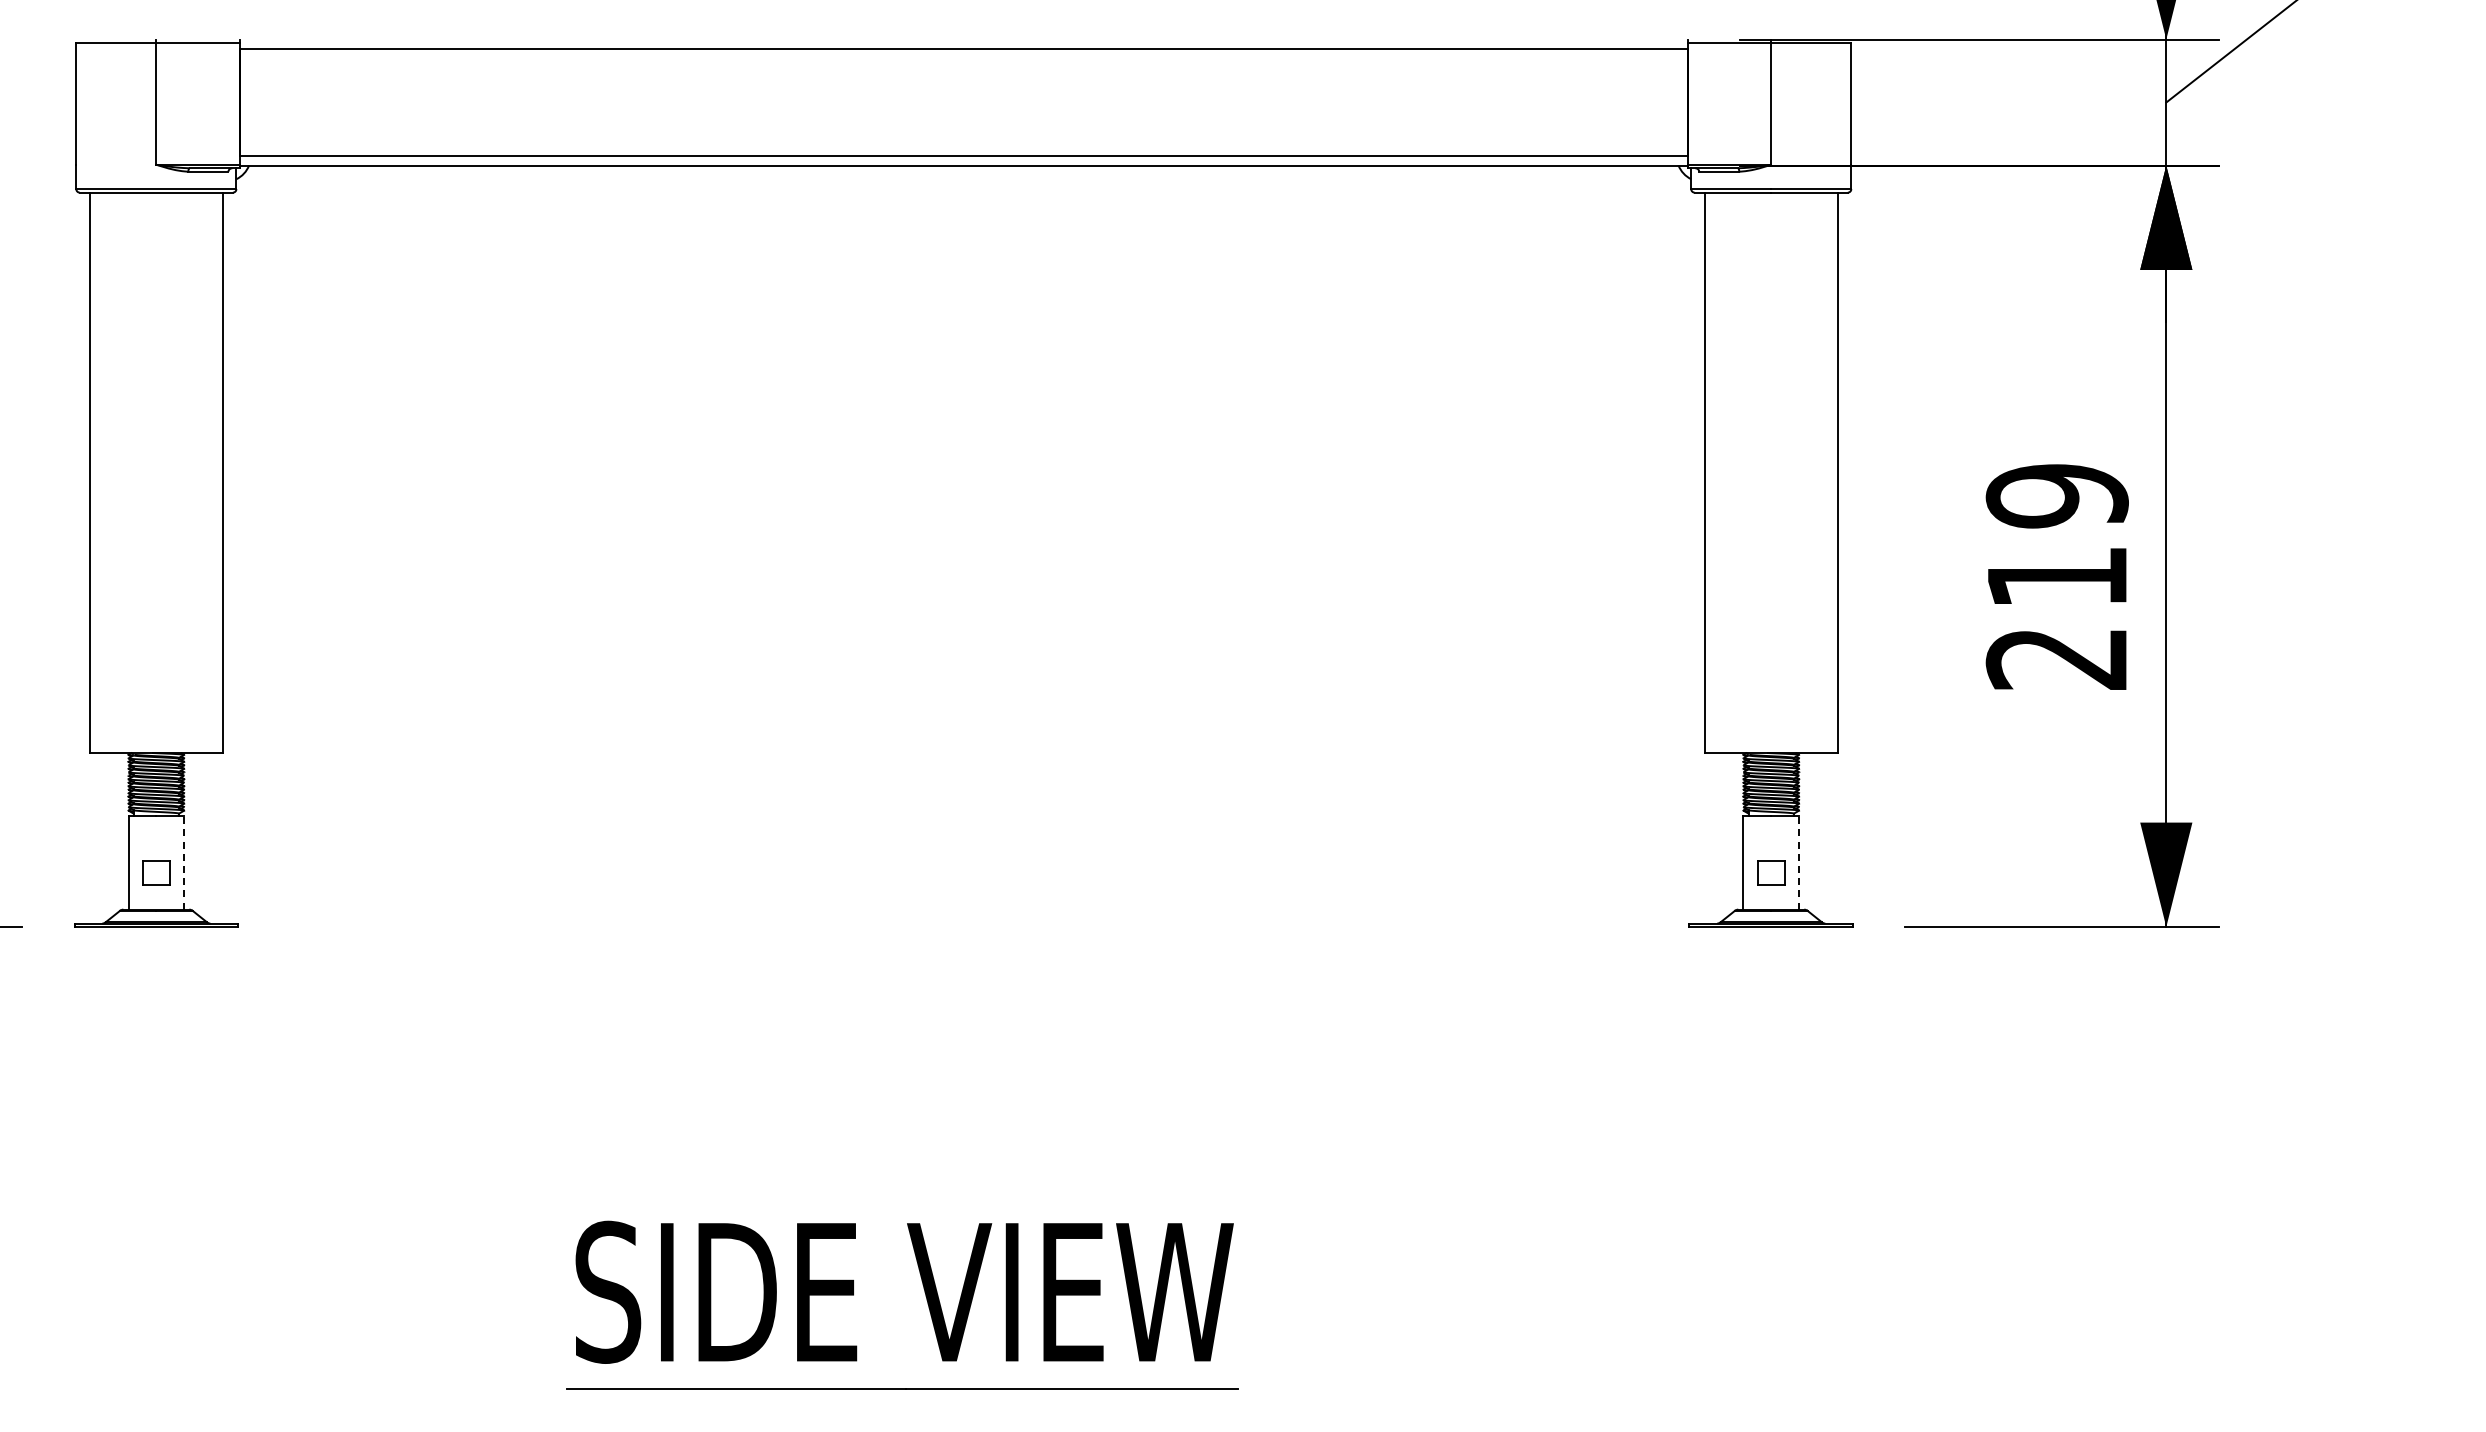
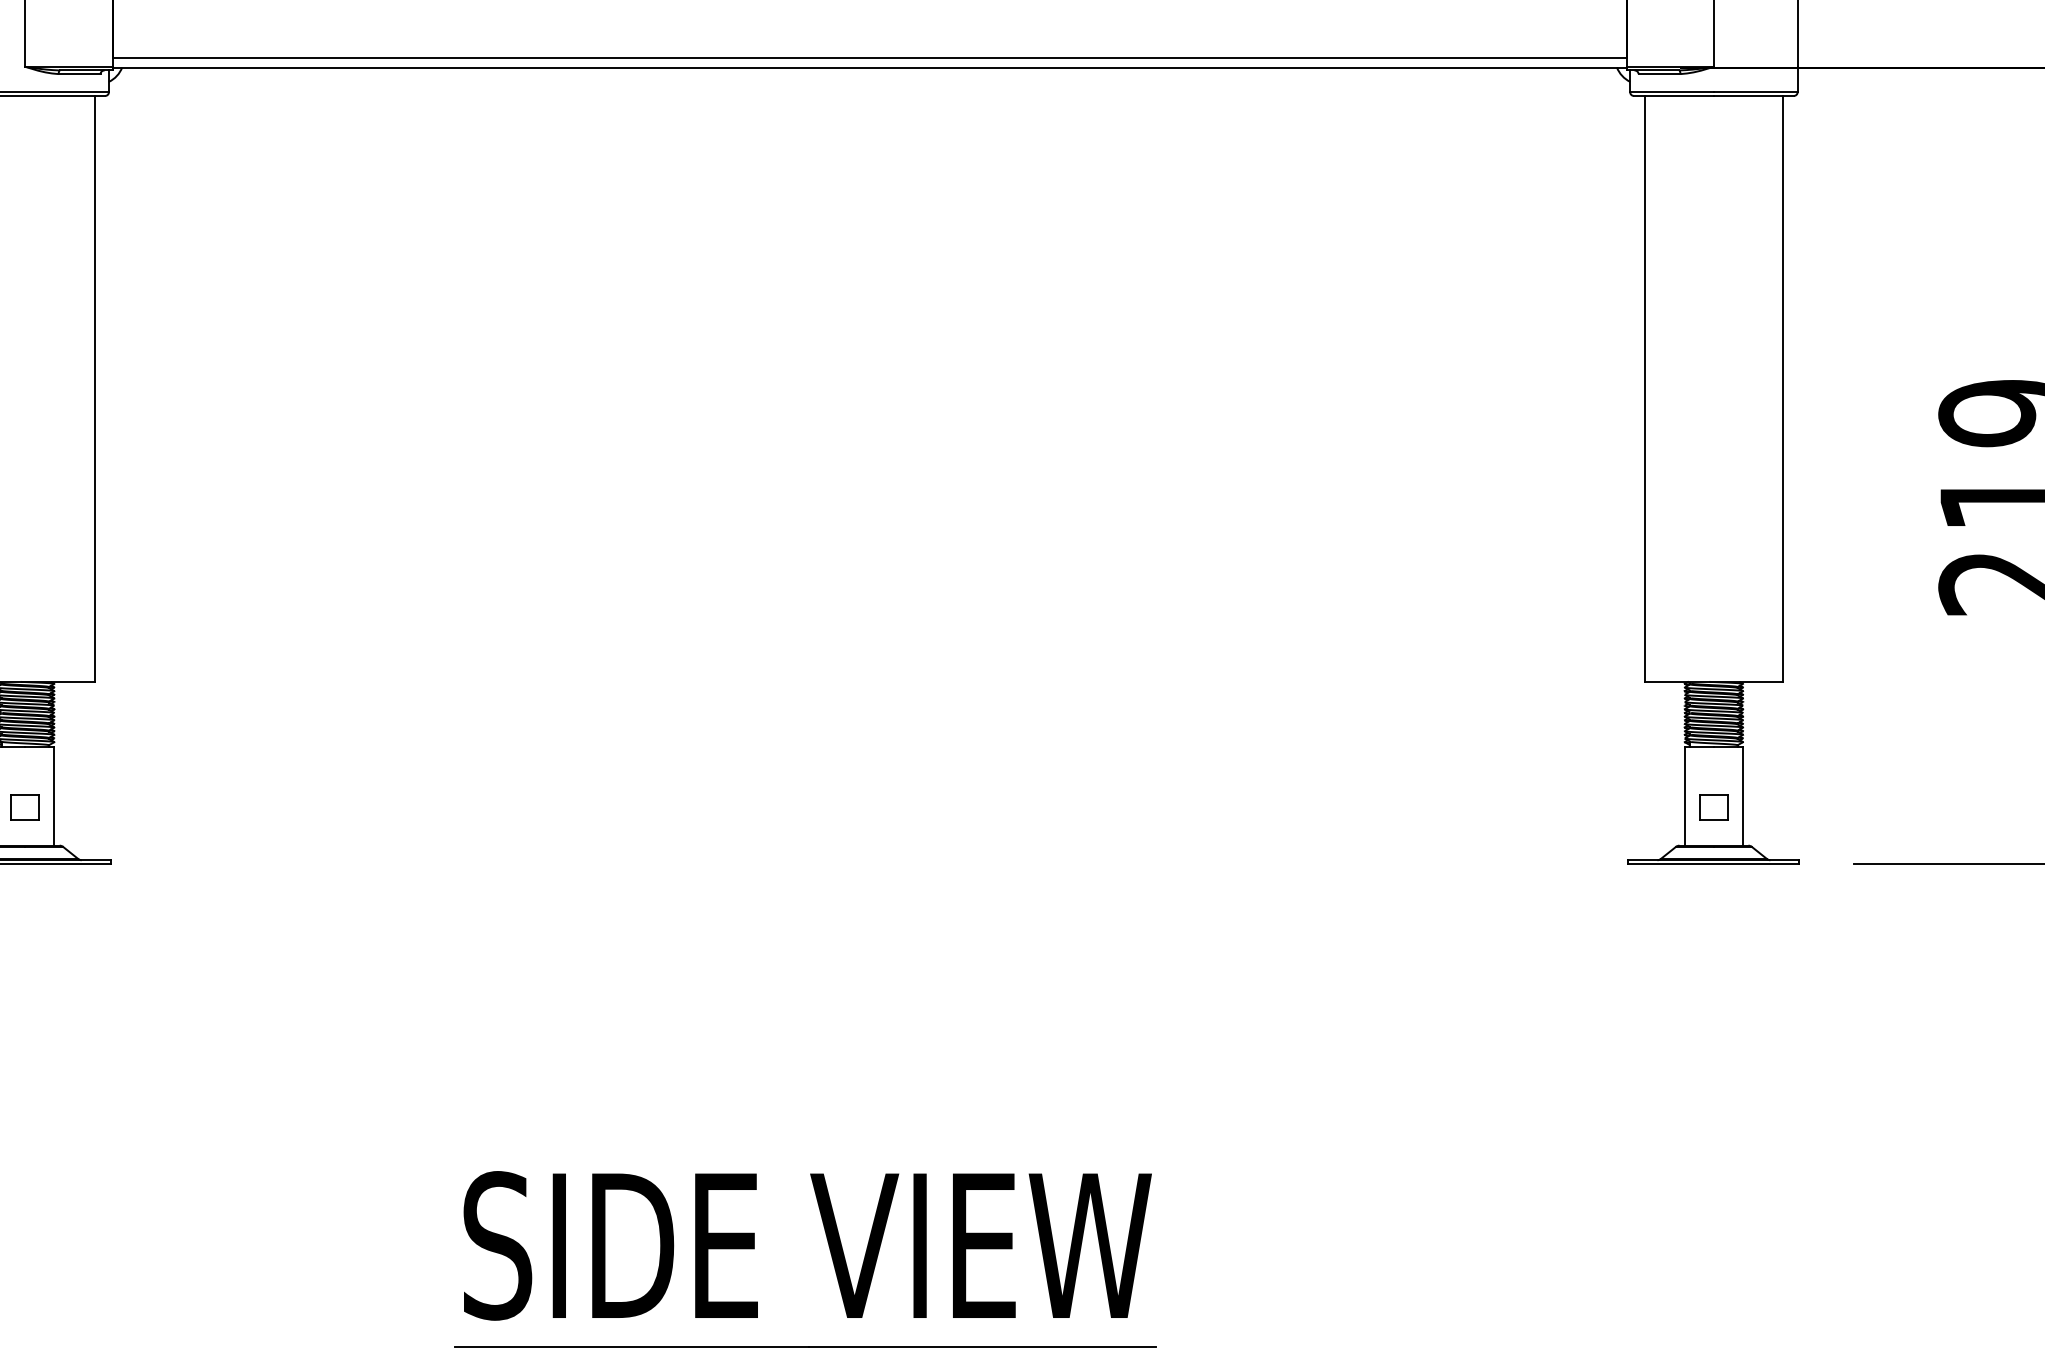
line: (184, 862) -> (54, 796), dashed -> solid
line: (1799, 862) -> (1743, 796), dashed -> solid

